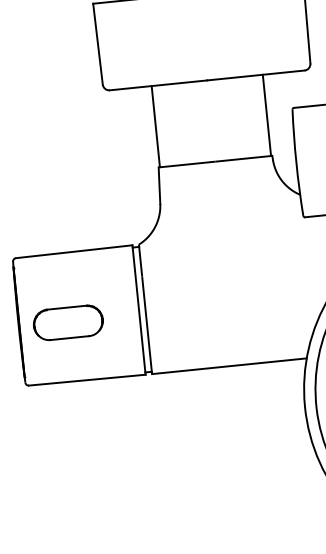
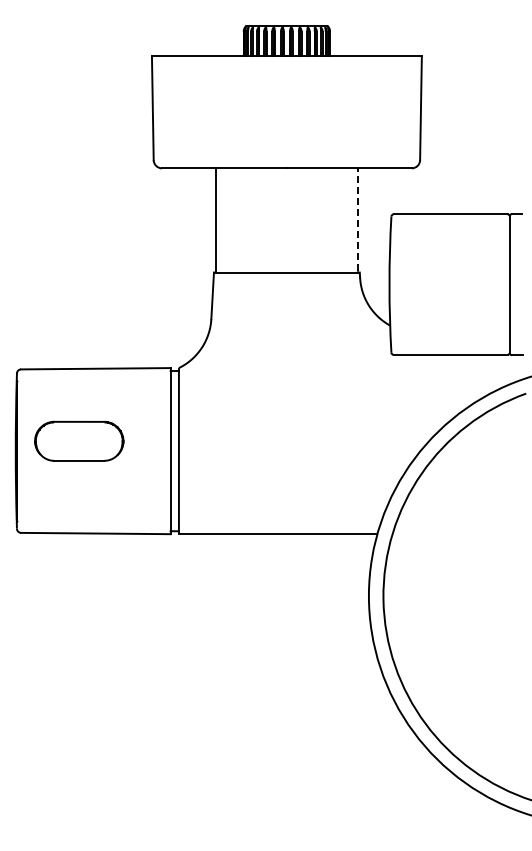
line: (267, 114) -> (358, 219), solid -> dashed
part: (68, 322) -> (79, 440), moved

